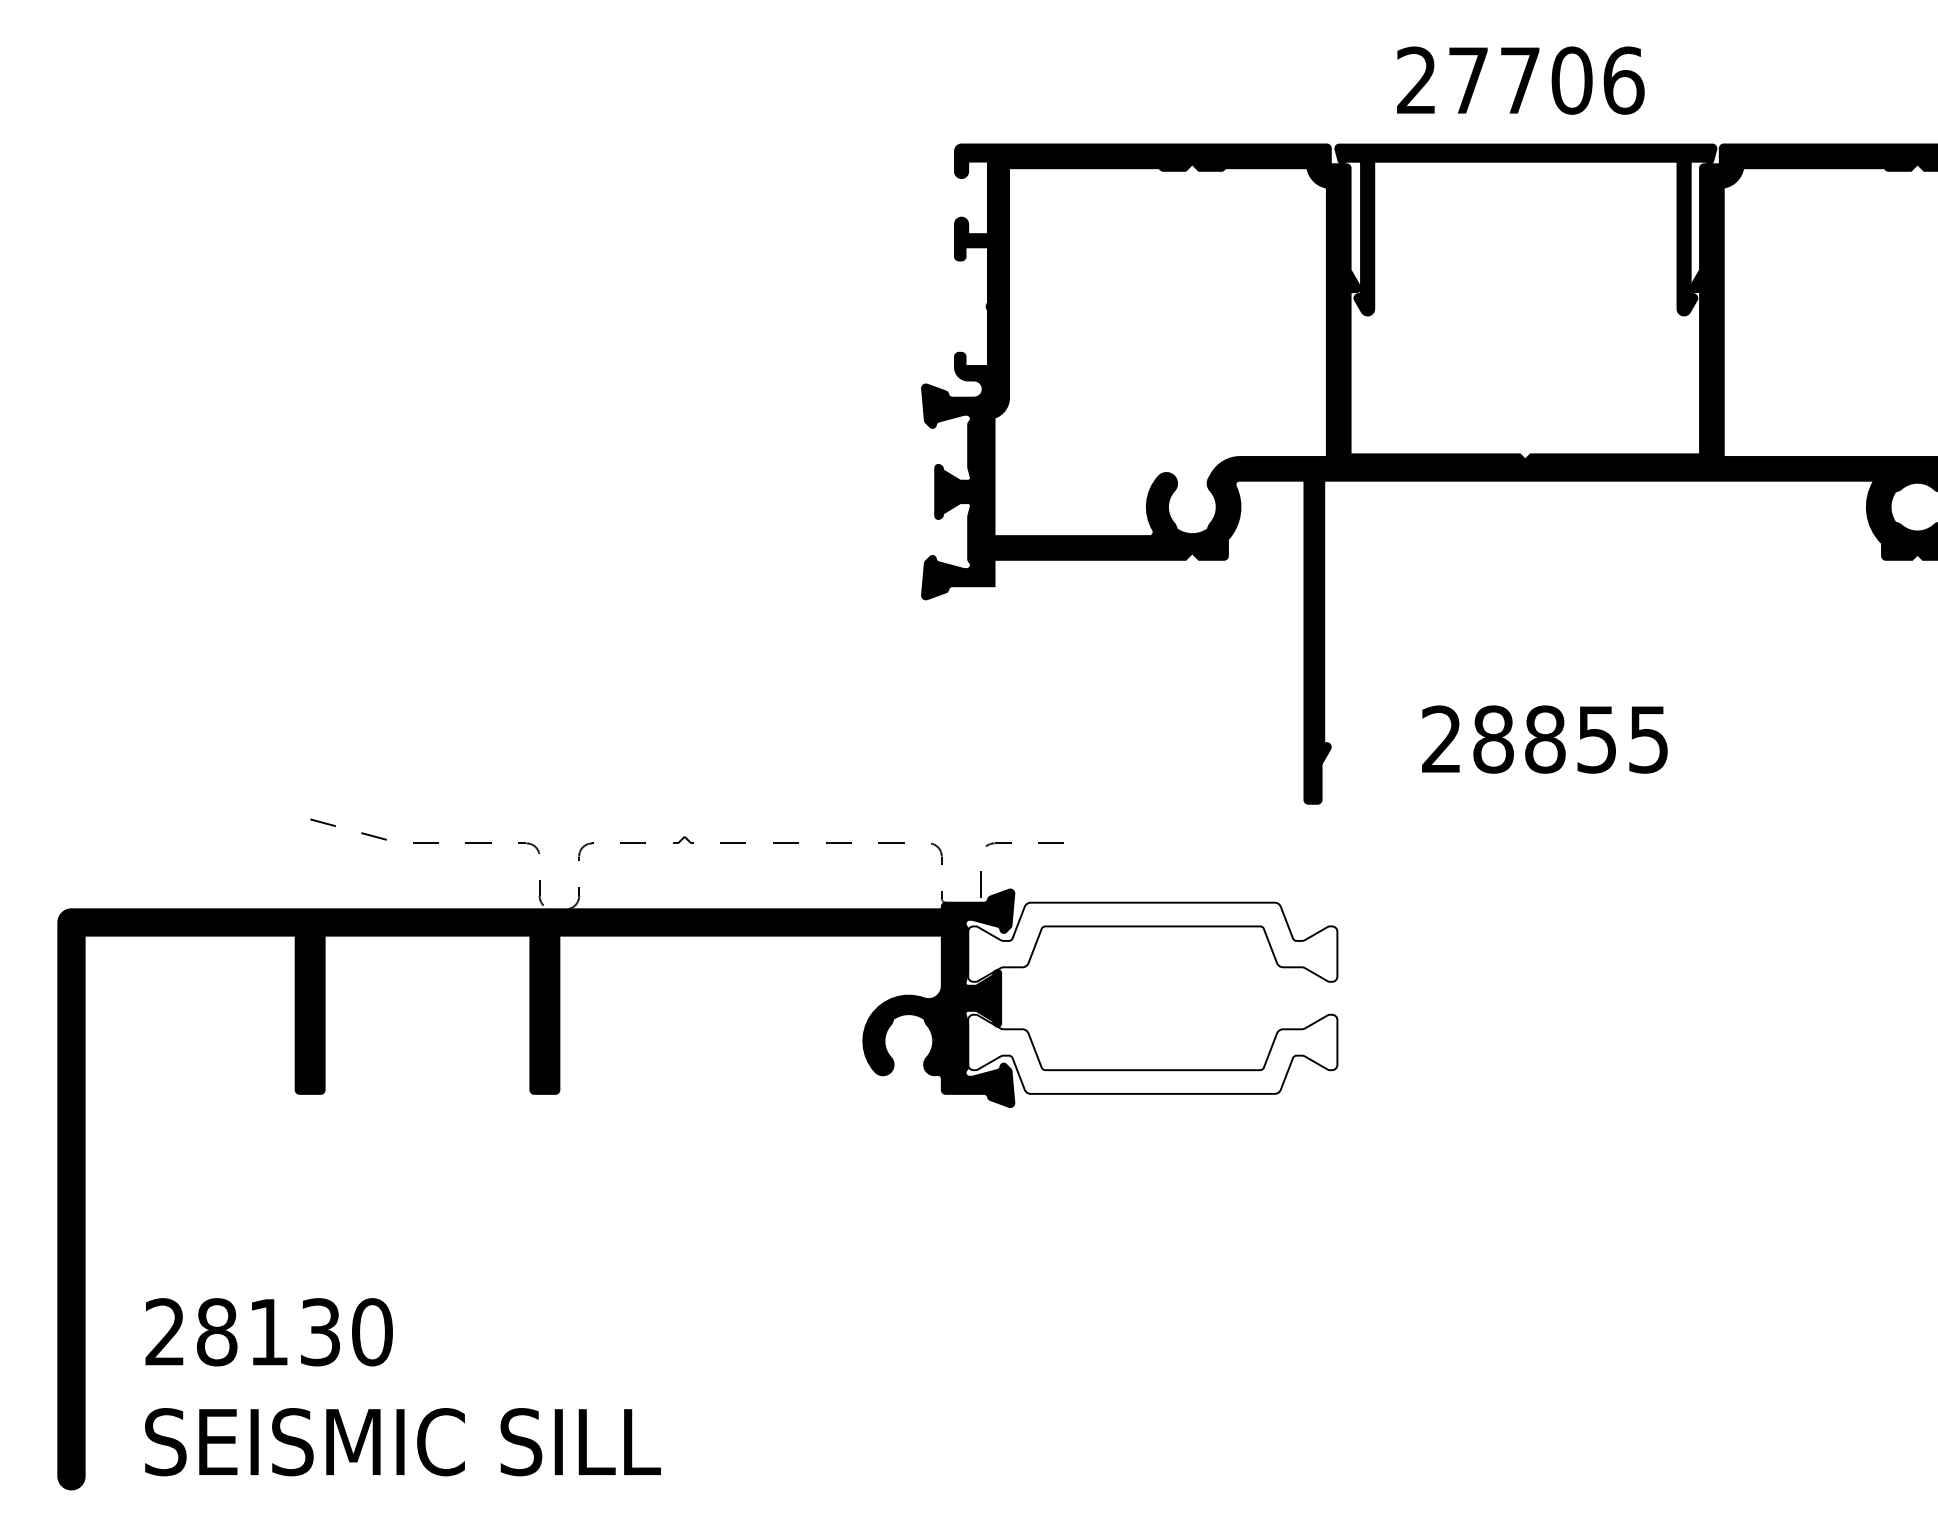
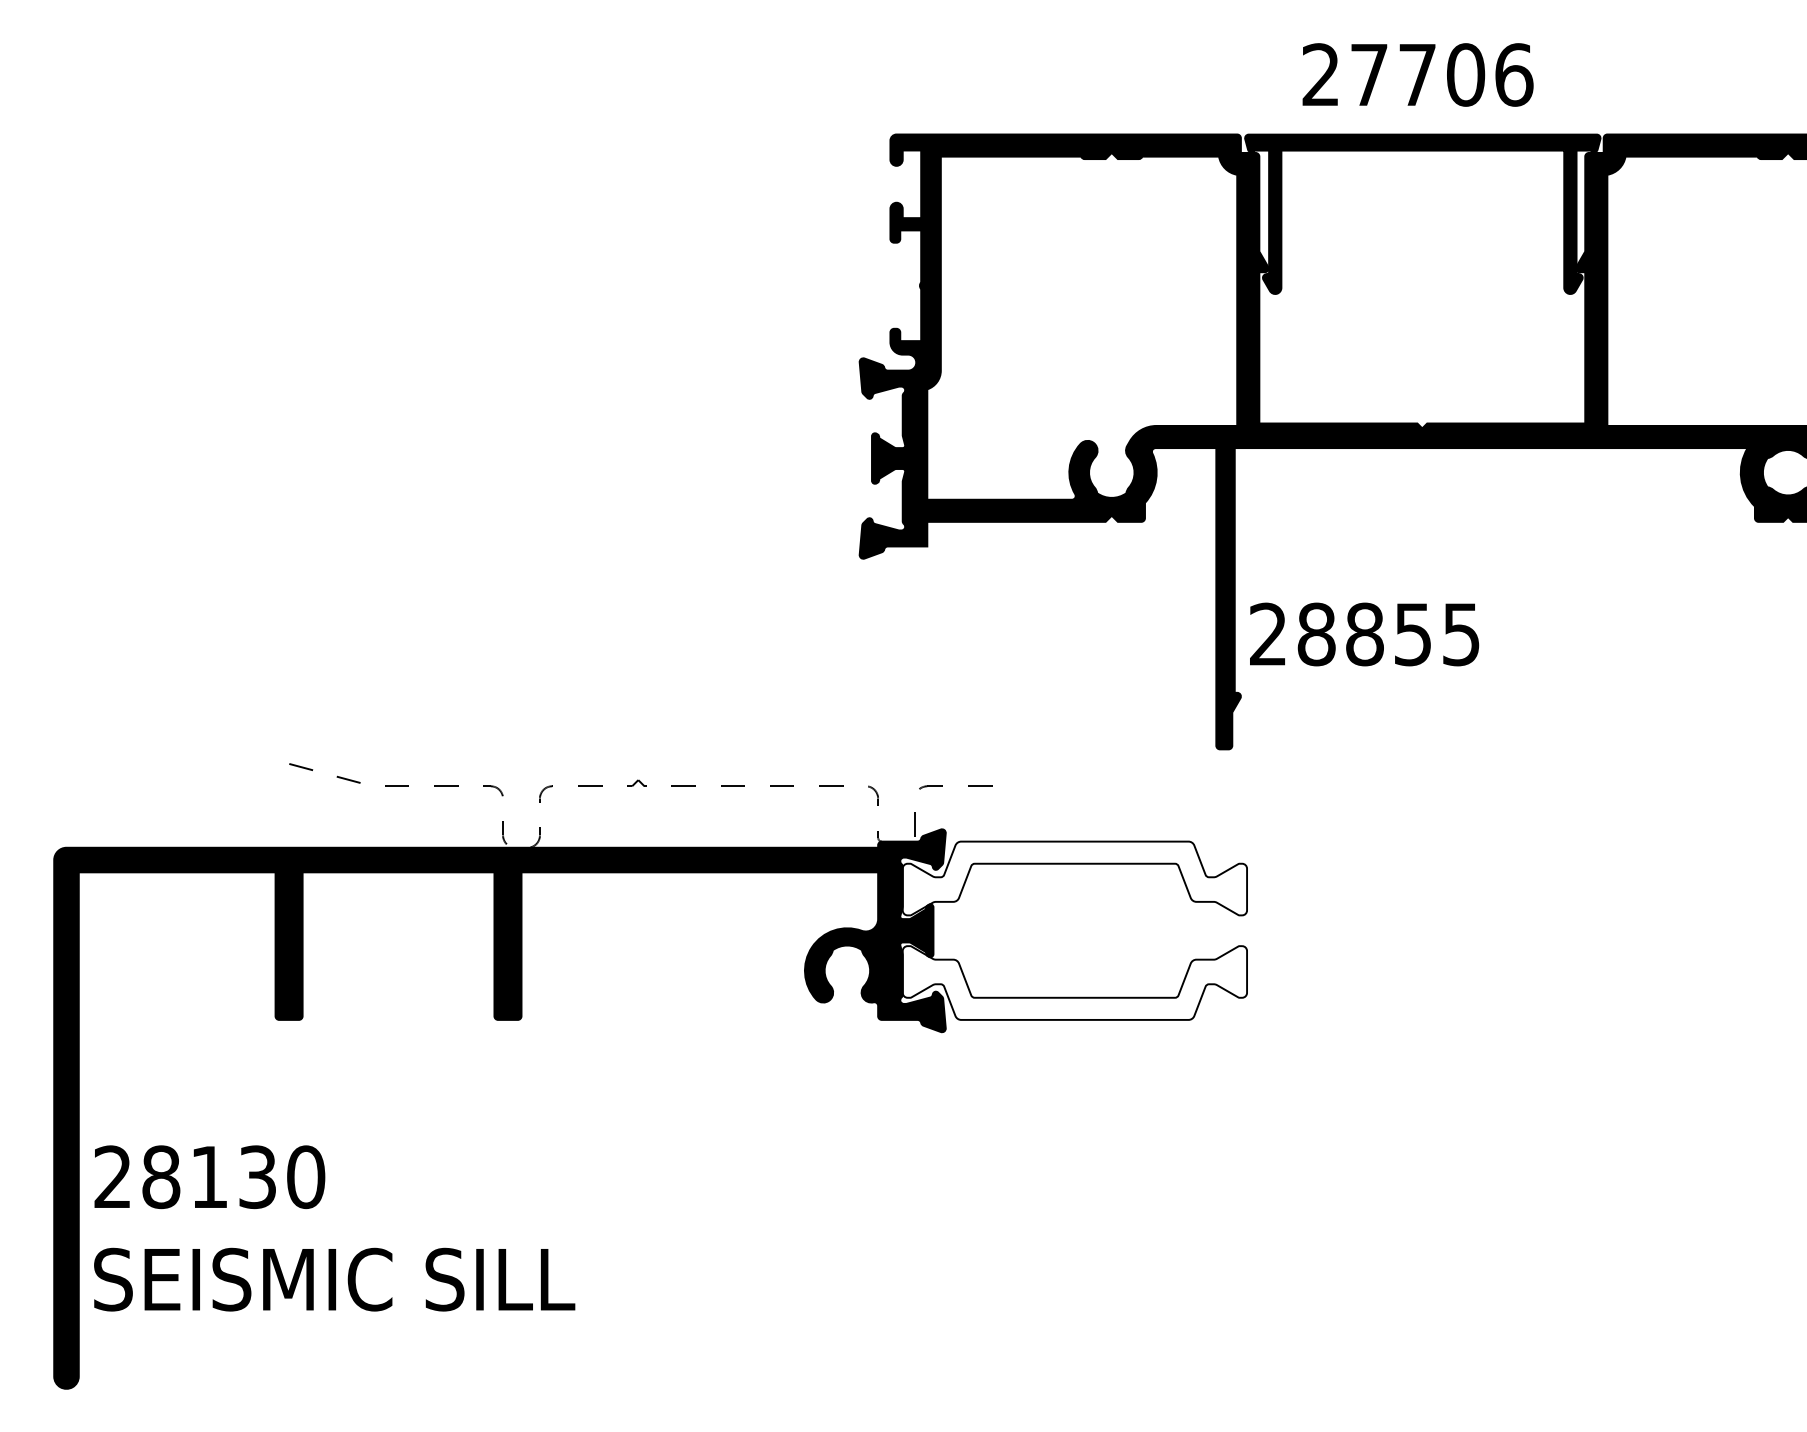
text: (1544, 739) -> (1364, 634), moved
text: (402, 1387) -> (334, 1228), moved

